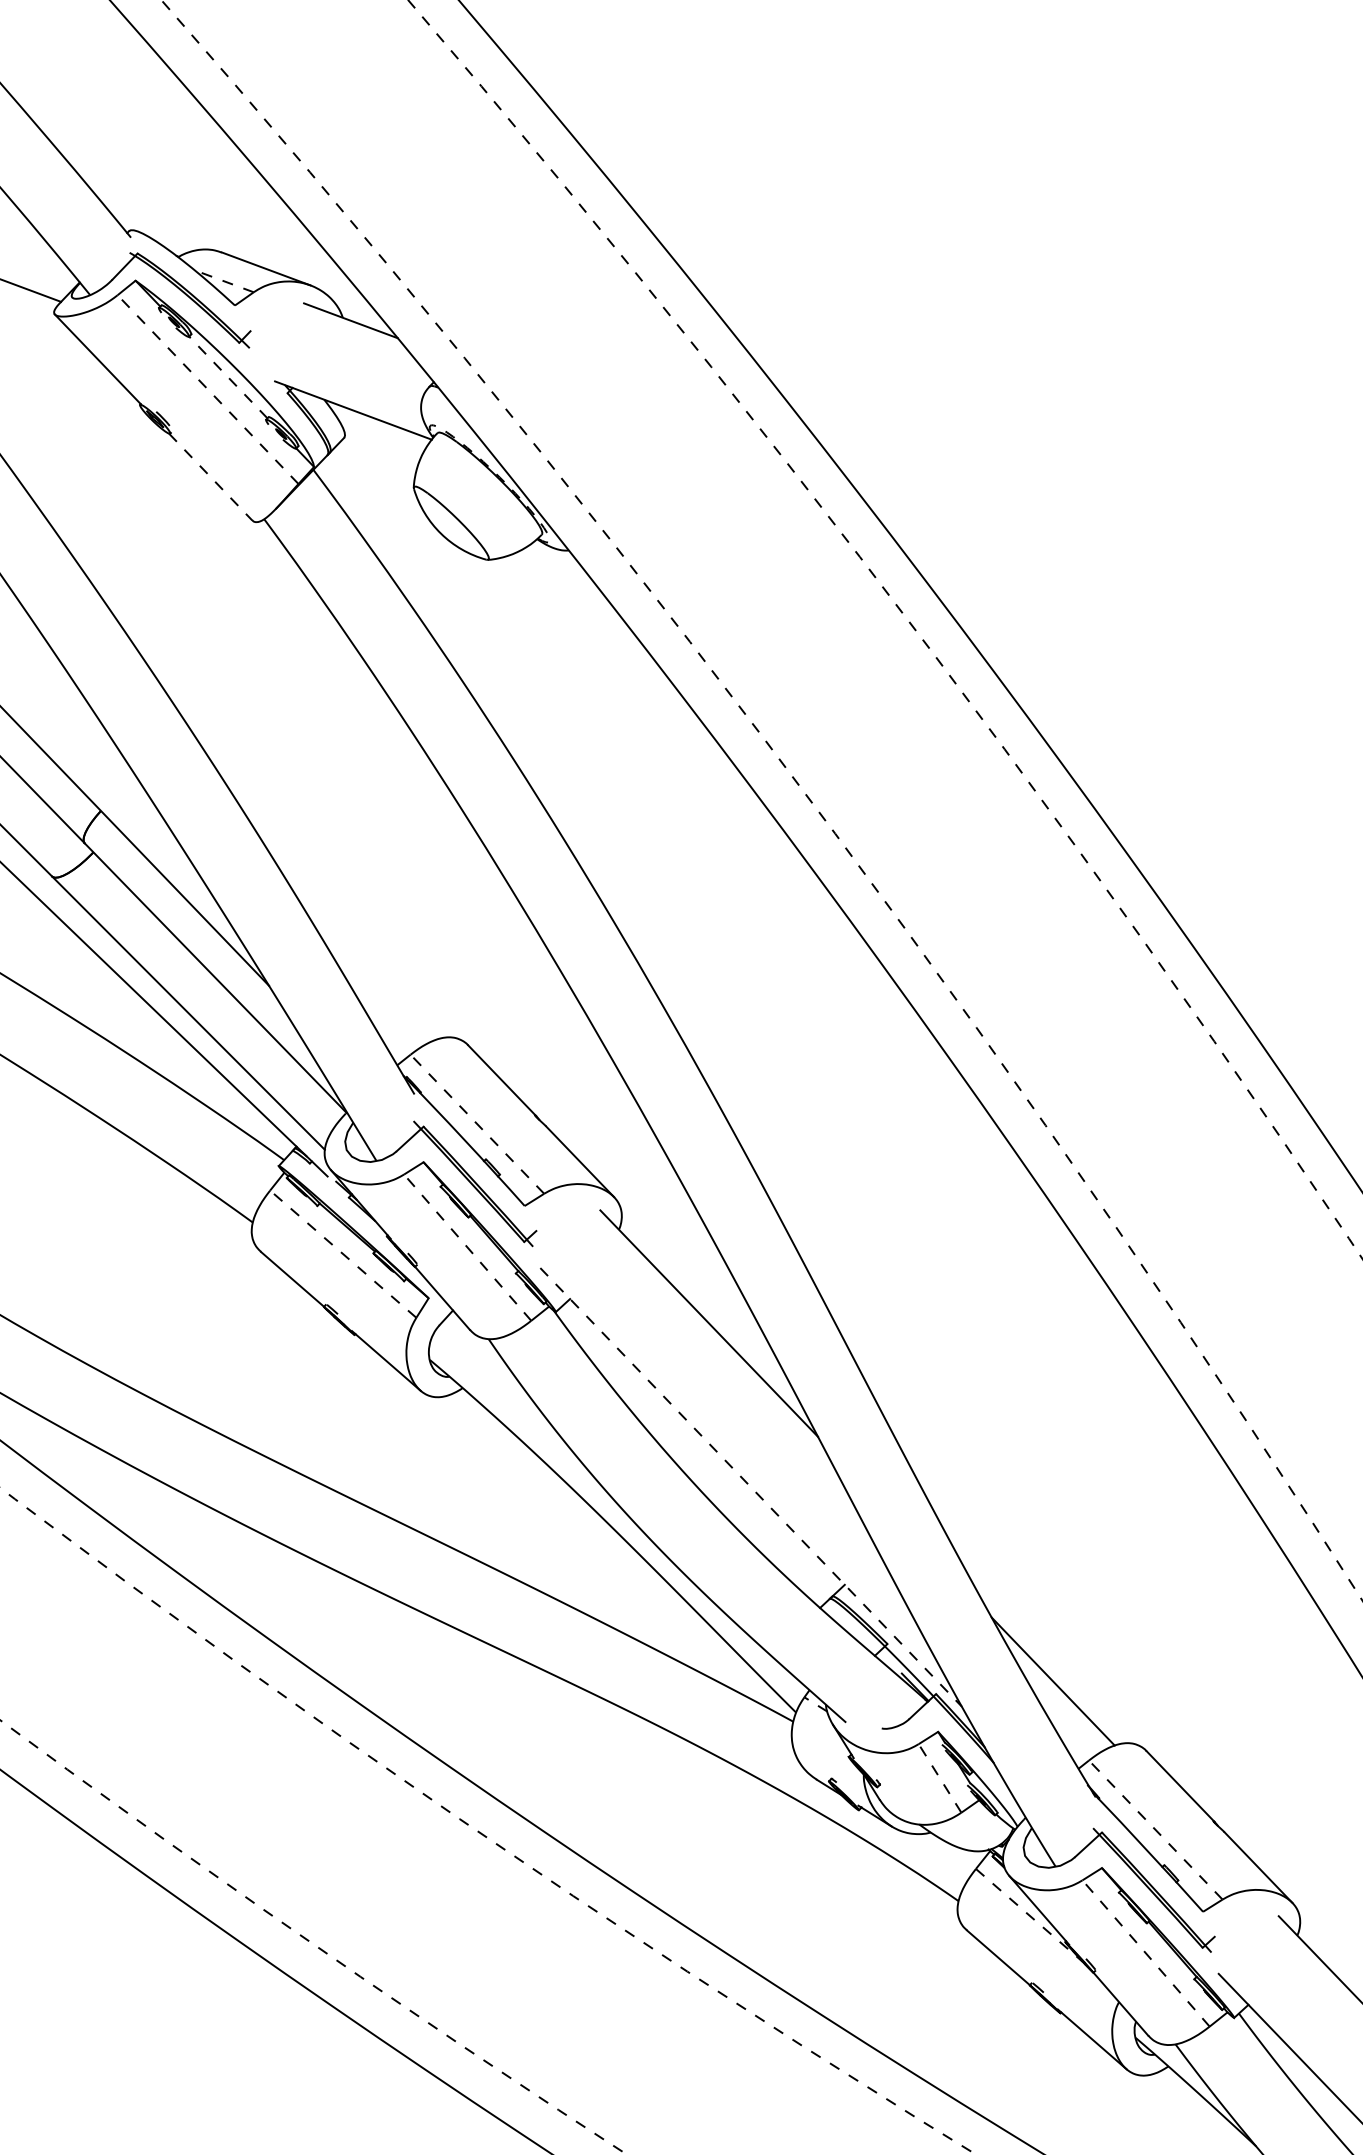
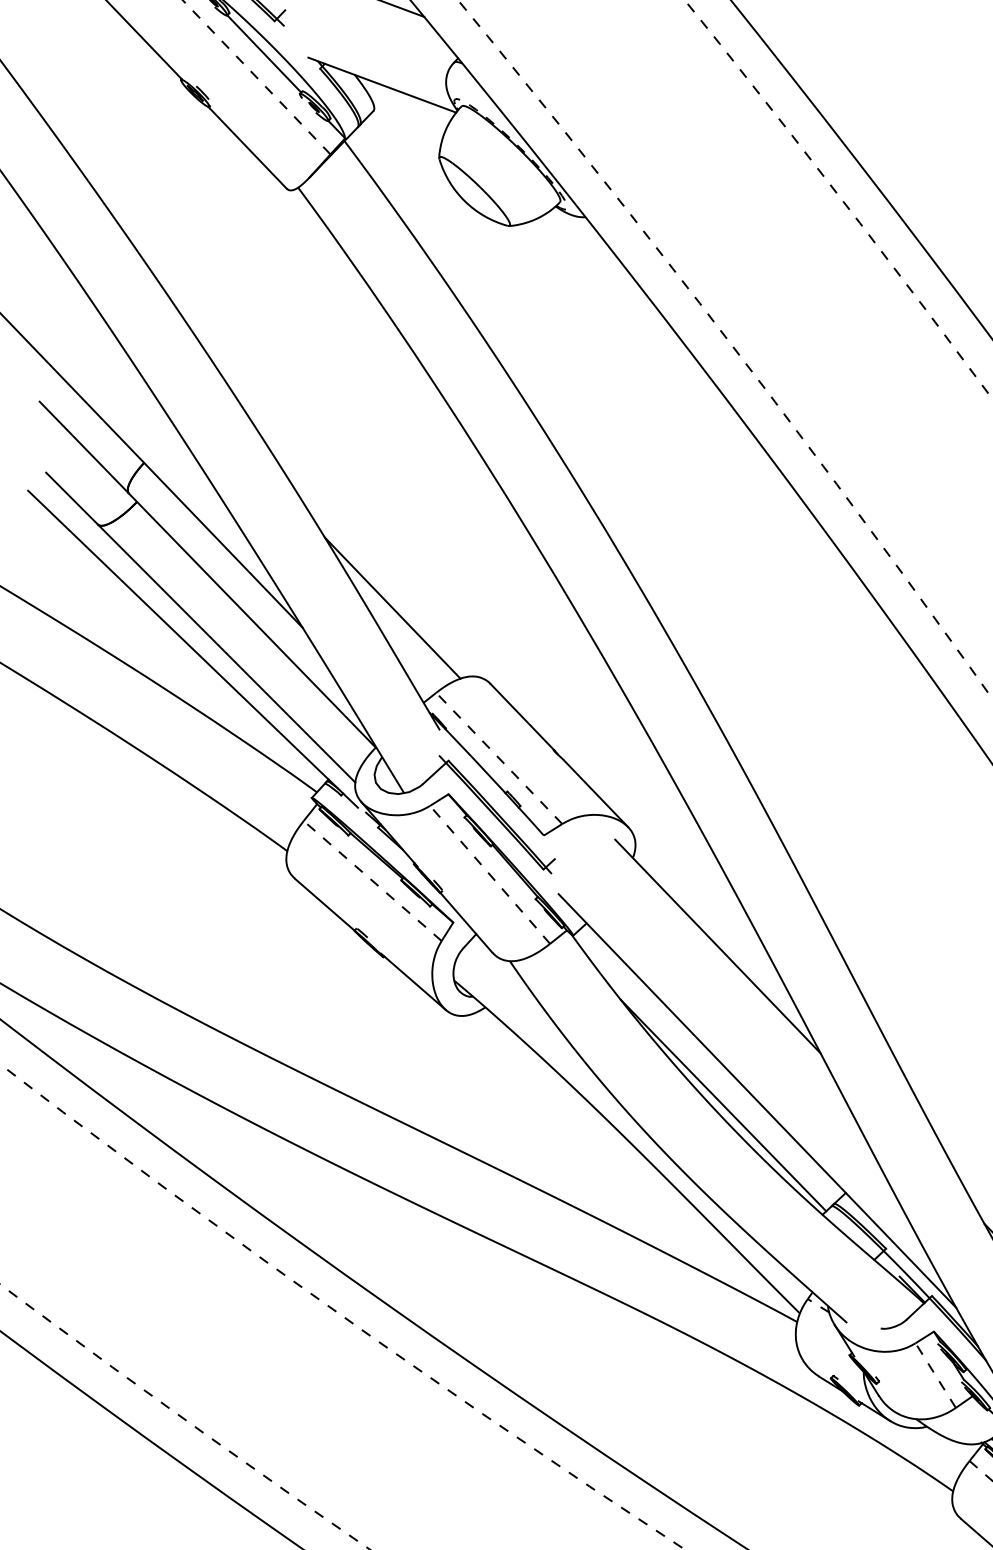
line: (228, 377) -> (264, 53), dashed -> solid
line: (211, 477) -> (248, 148), dashed -> solid
line: (364, 964) -> (392, 607), added
line: (751, 1487) -> (757, 1101), dashed -> solid
line: (715, 1491) -> (723, 1104), added

